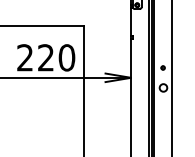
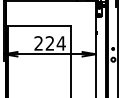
text: (65, 57) -> (60, 43), 220 -> 224

